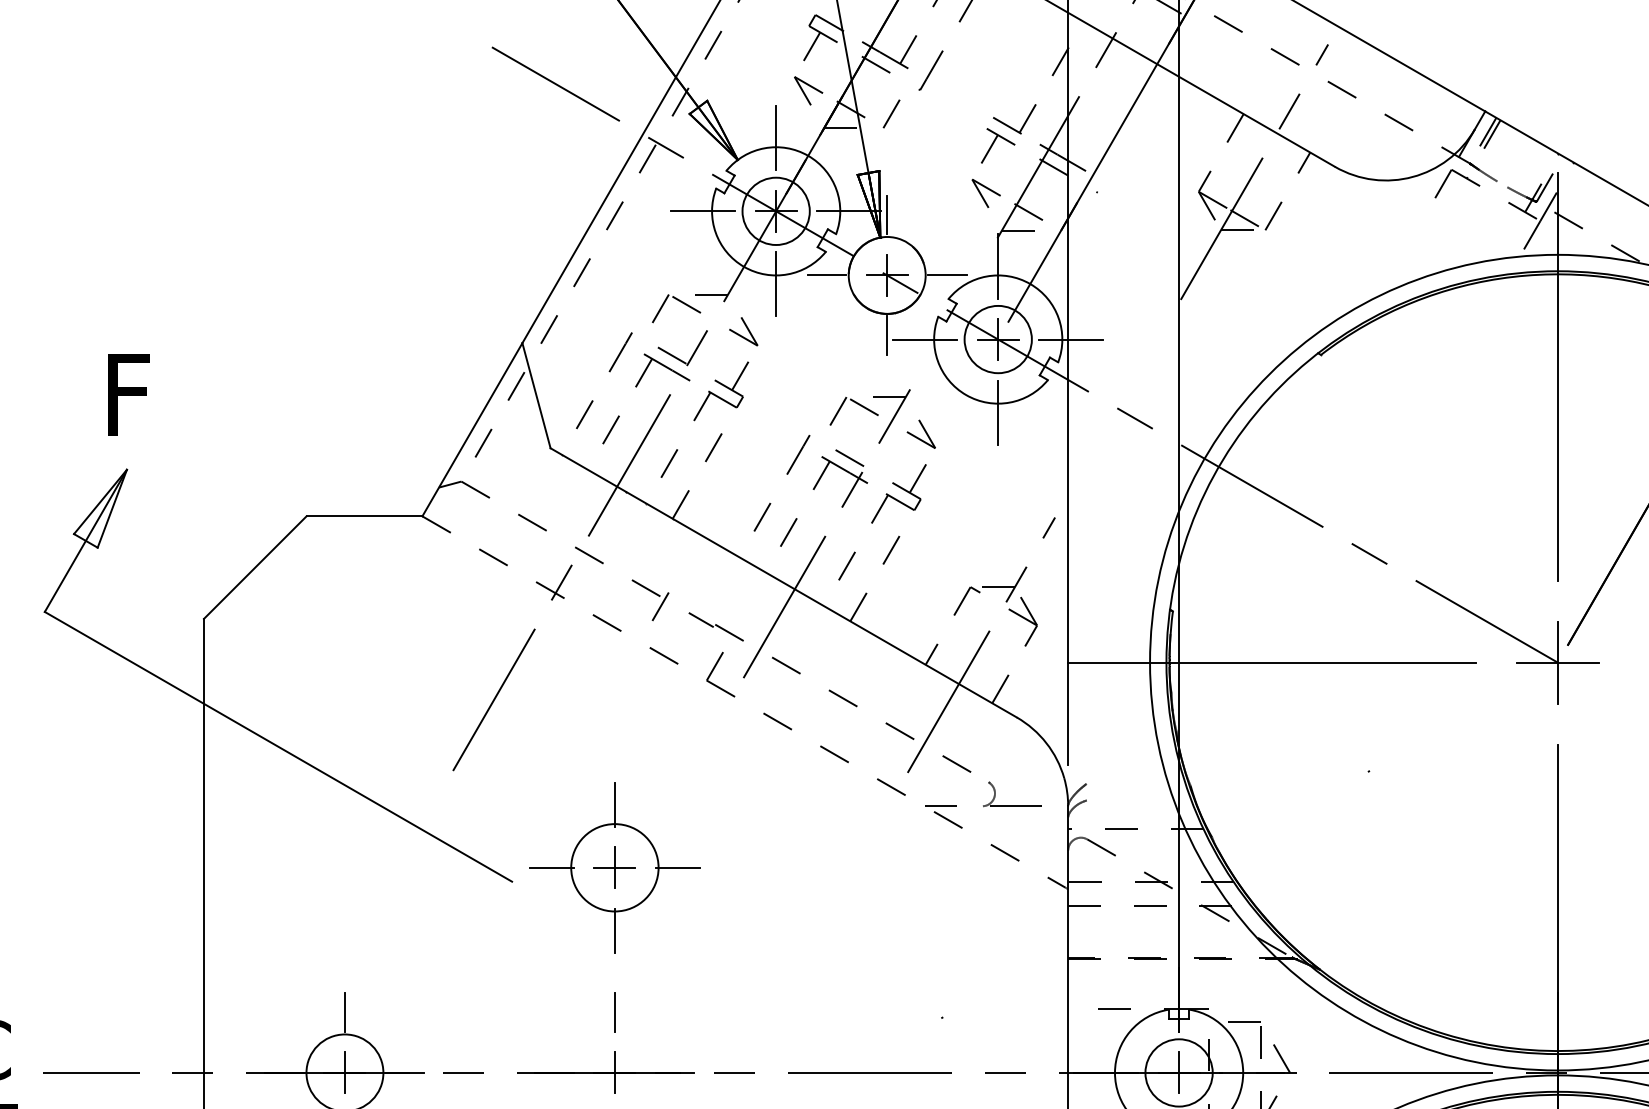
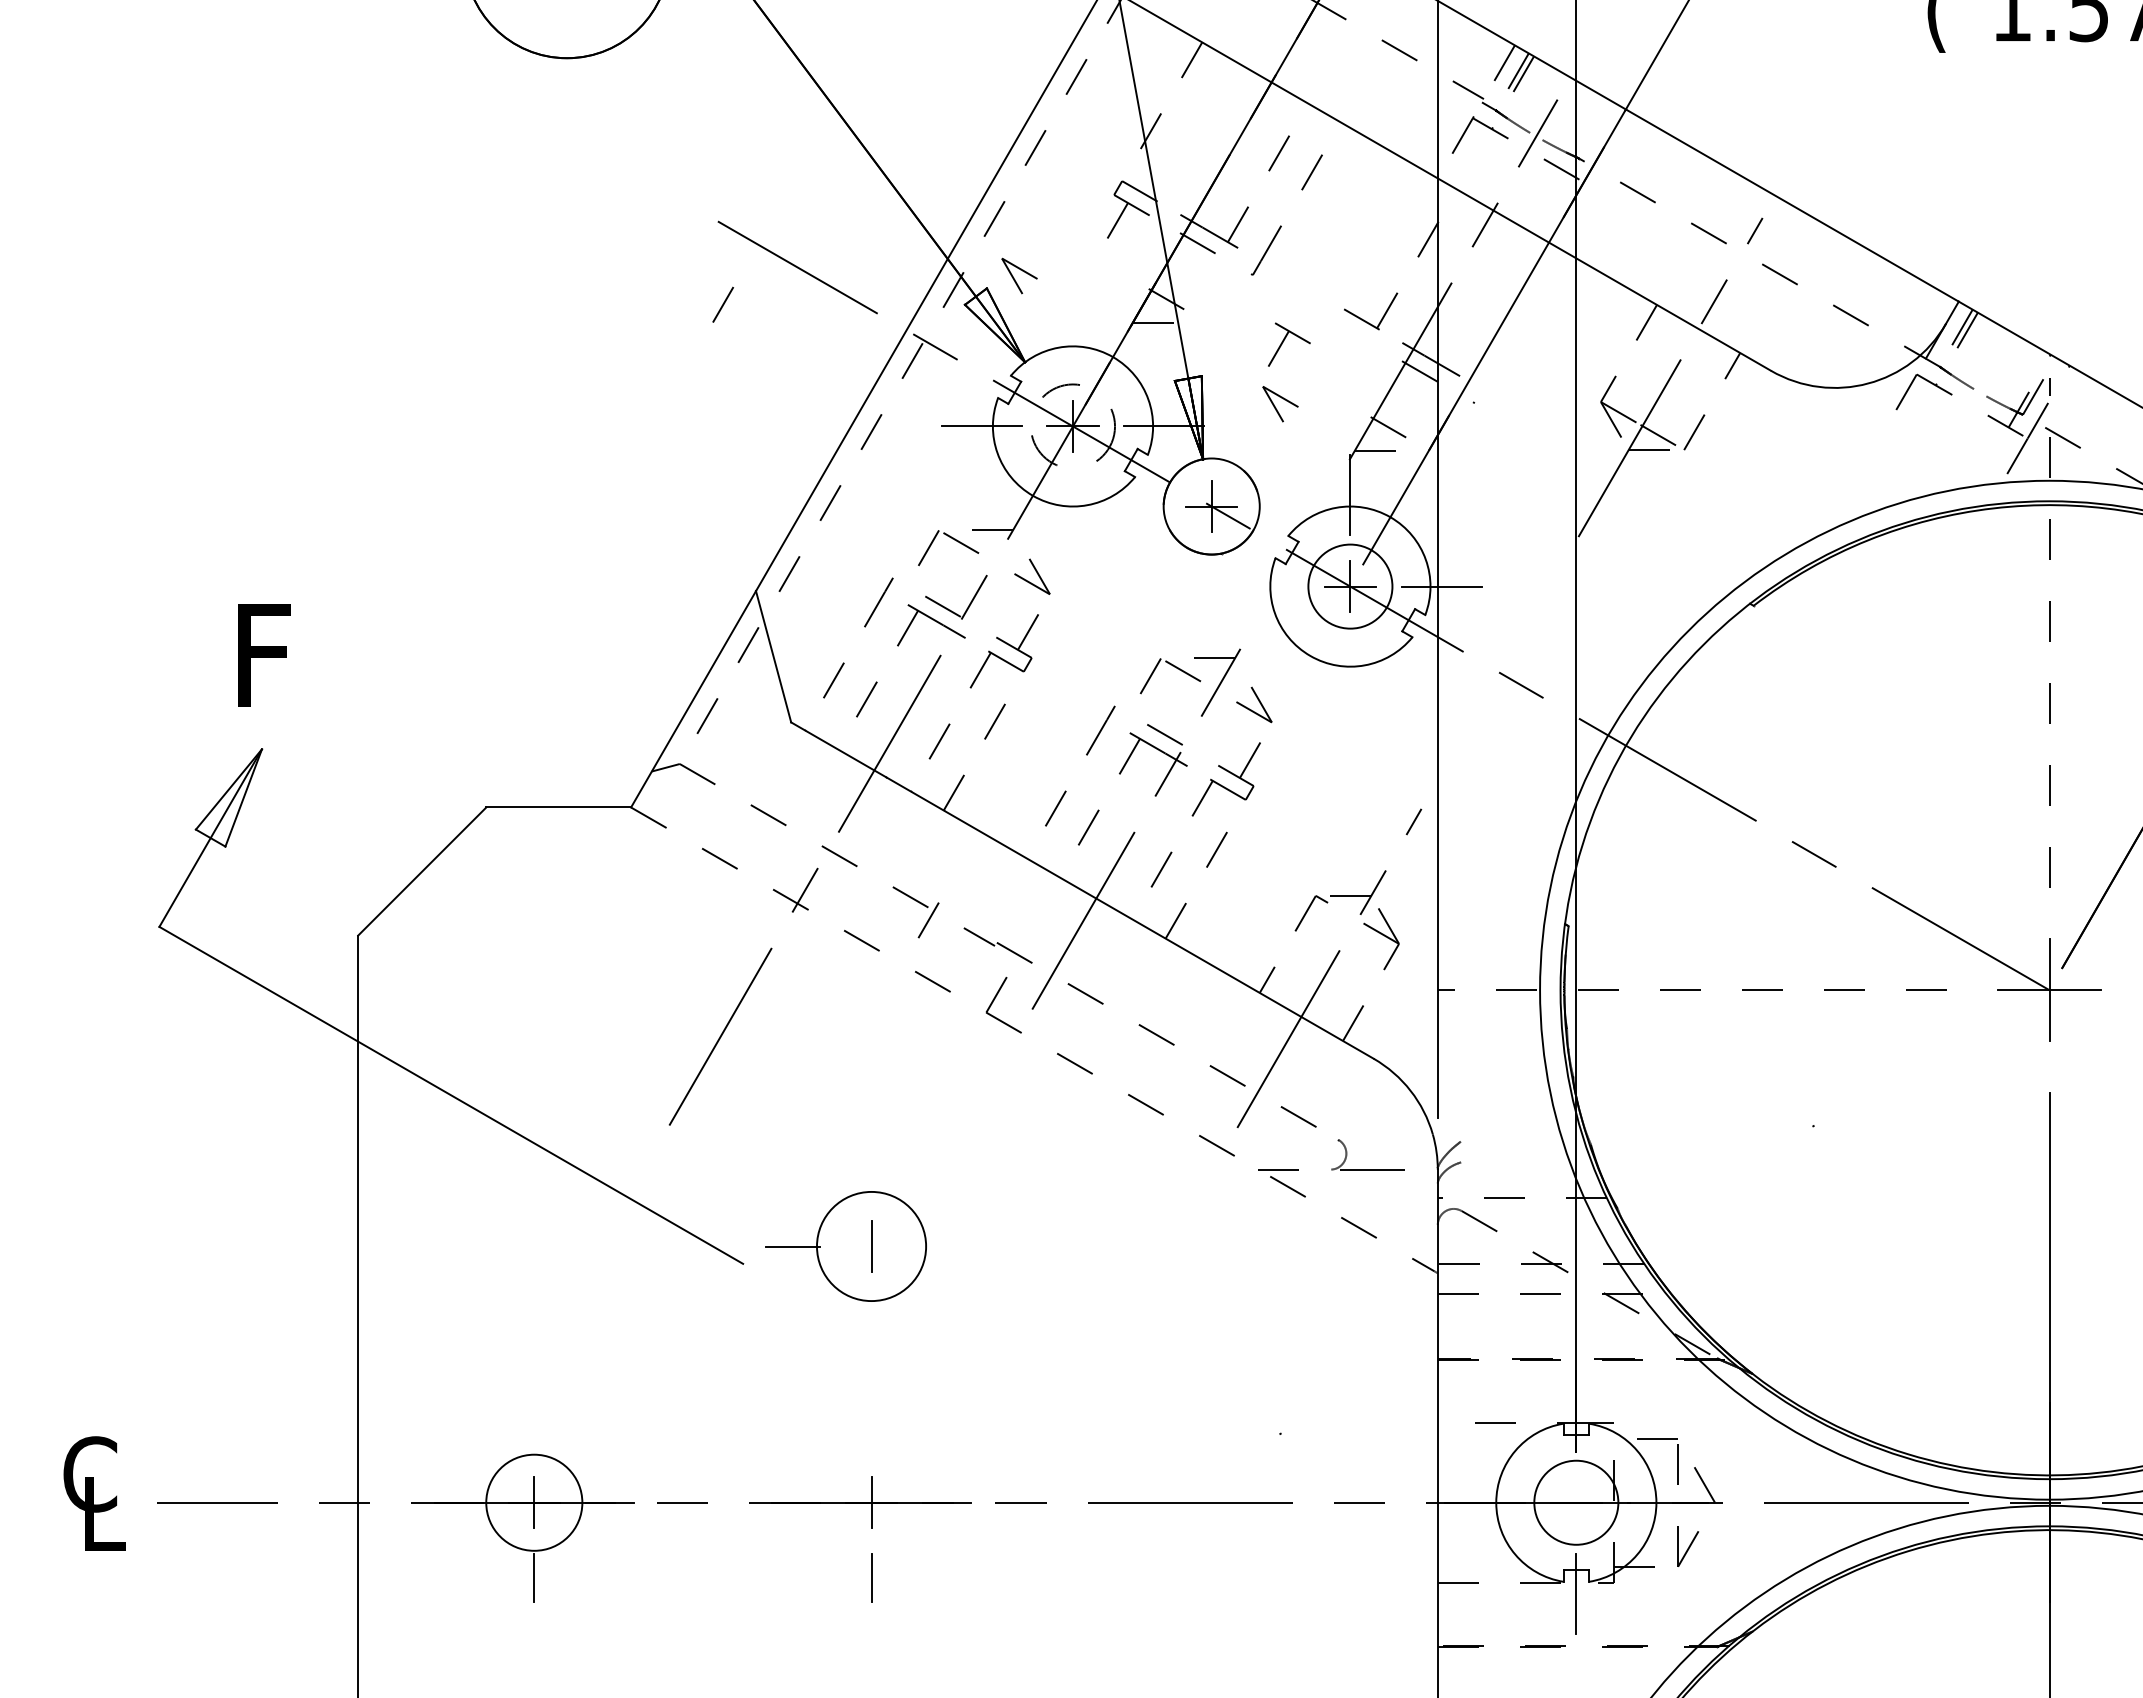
part: (808, 90) -> (1019, 275), moved
line: (891, 113) -> (722, 304), moved
line: (776, 138) -> (1073, 335), removed
part: (998, 145) -> (1289, 344), moved
part: (986, 193) -> (1280, 404), moved
circle: (775, 211) -> (1072, 426), solid -> dashed
line: (887, 215) -> (1211, 431), removed
line: (826, 275) -> (1136, 506), removed
line: (947, 275) -> (1286, 506), removed
line: (776, 284) -> (1073, 517), removed
line: (887, 335) -> (1211, 581), removed
line: (925, 339) -> (1259, 586), removed
line: (1557, 377) -> (2049, 633), solid -> dashed
line: (998, 412) -> (1350, 677), removed
line: (1272, 662) -> (1692, 990), solid -> dashed
line: (614, 804) -> (871, 1167), removed
line: (614, 867) -> (871, 1246), removed
line: (677, 867) -> (949, 1246), removed
line: (614, 930) -> (871, 1324), removed
line: (345, 1012) -> (534, 1427), removed
line: (614, 1012) -> (871, 1427), removed
line: (1179, 1072) -> (1576, 1502), removed

